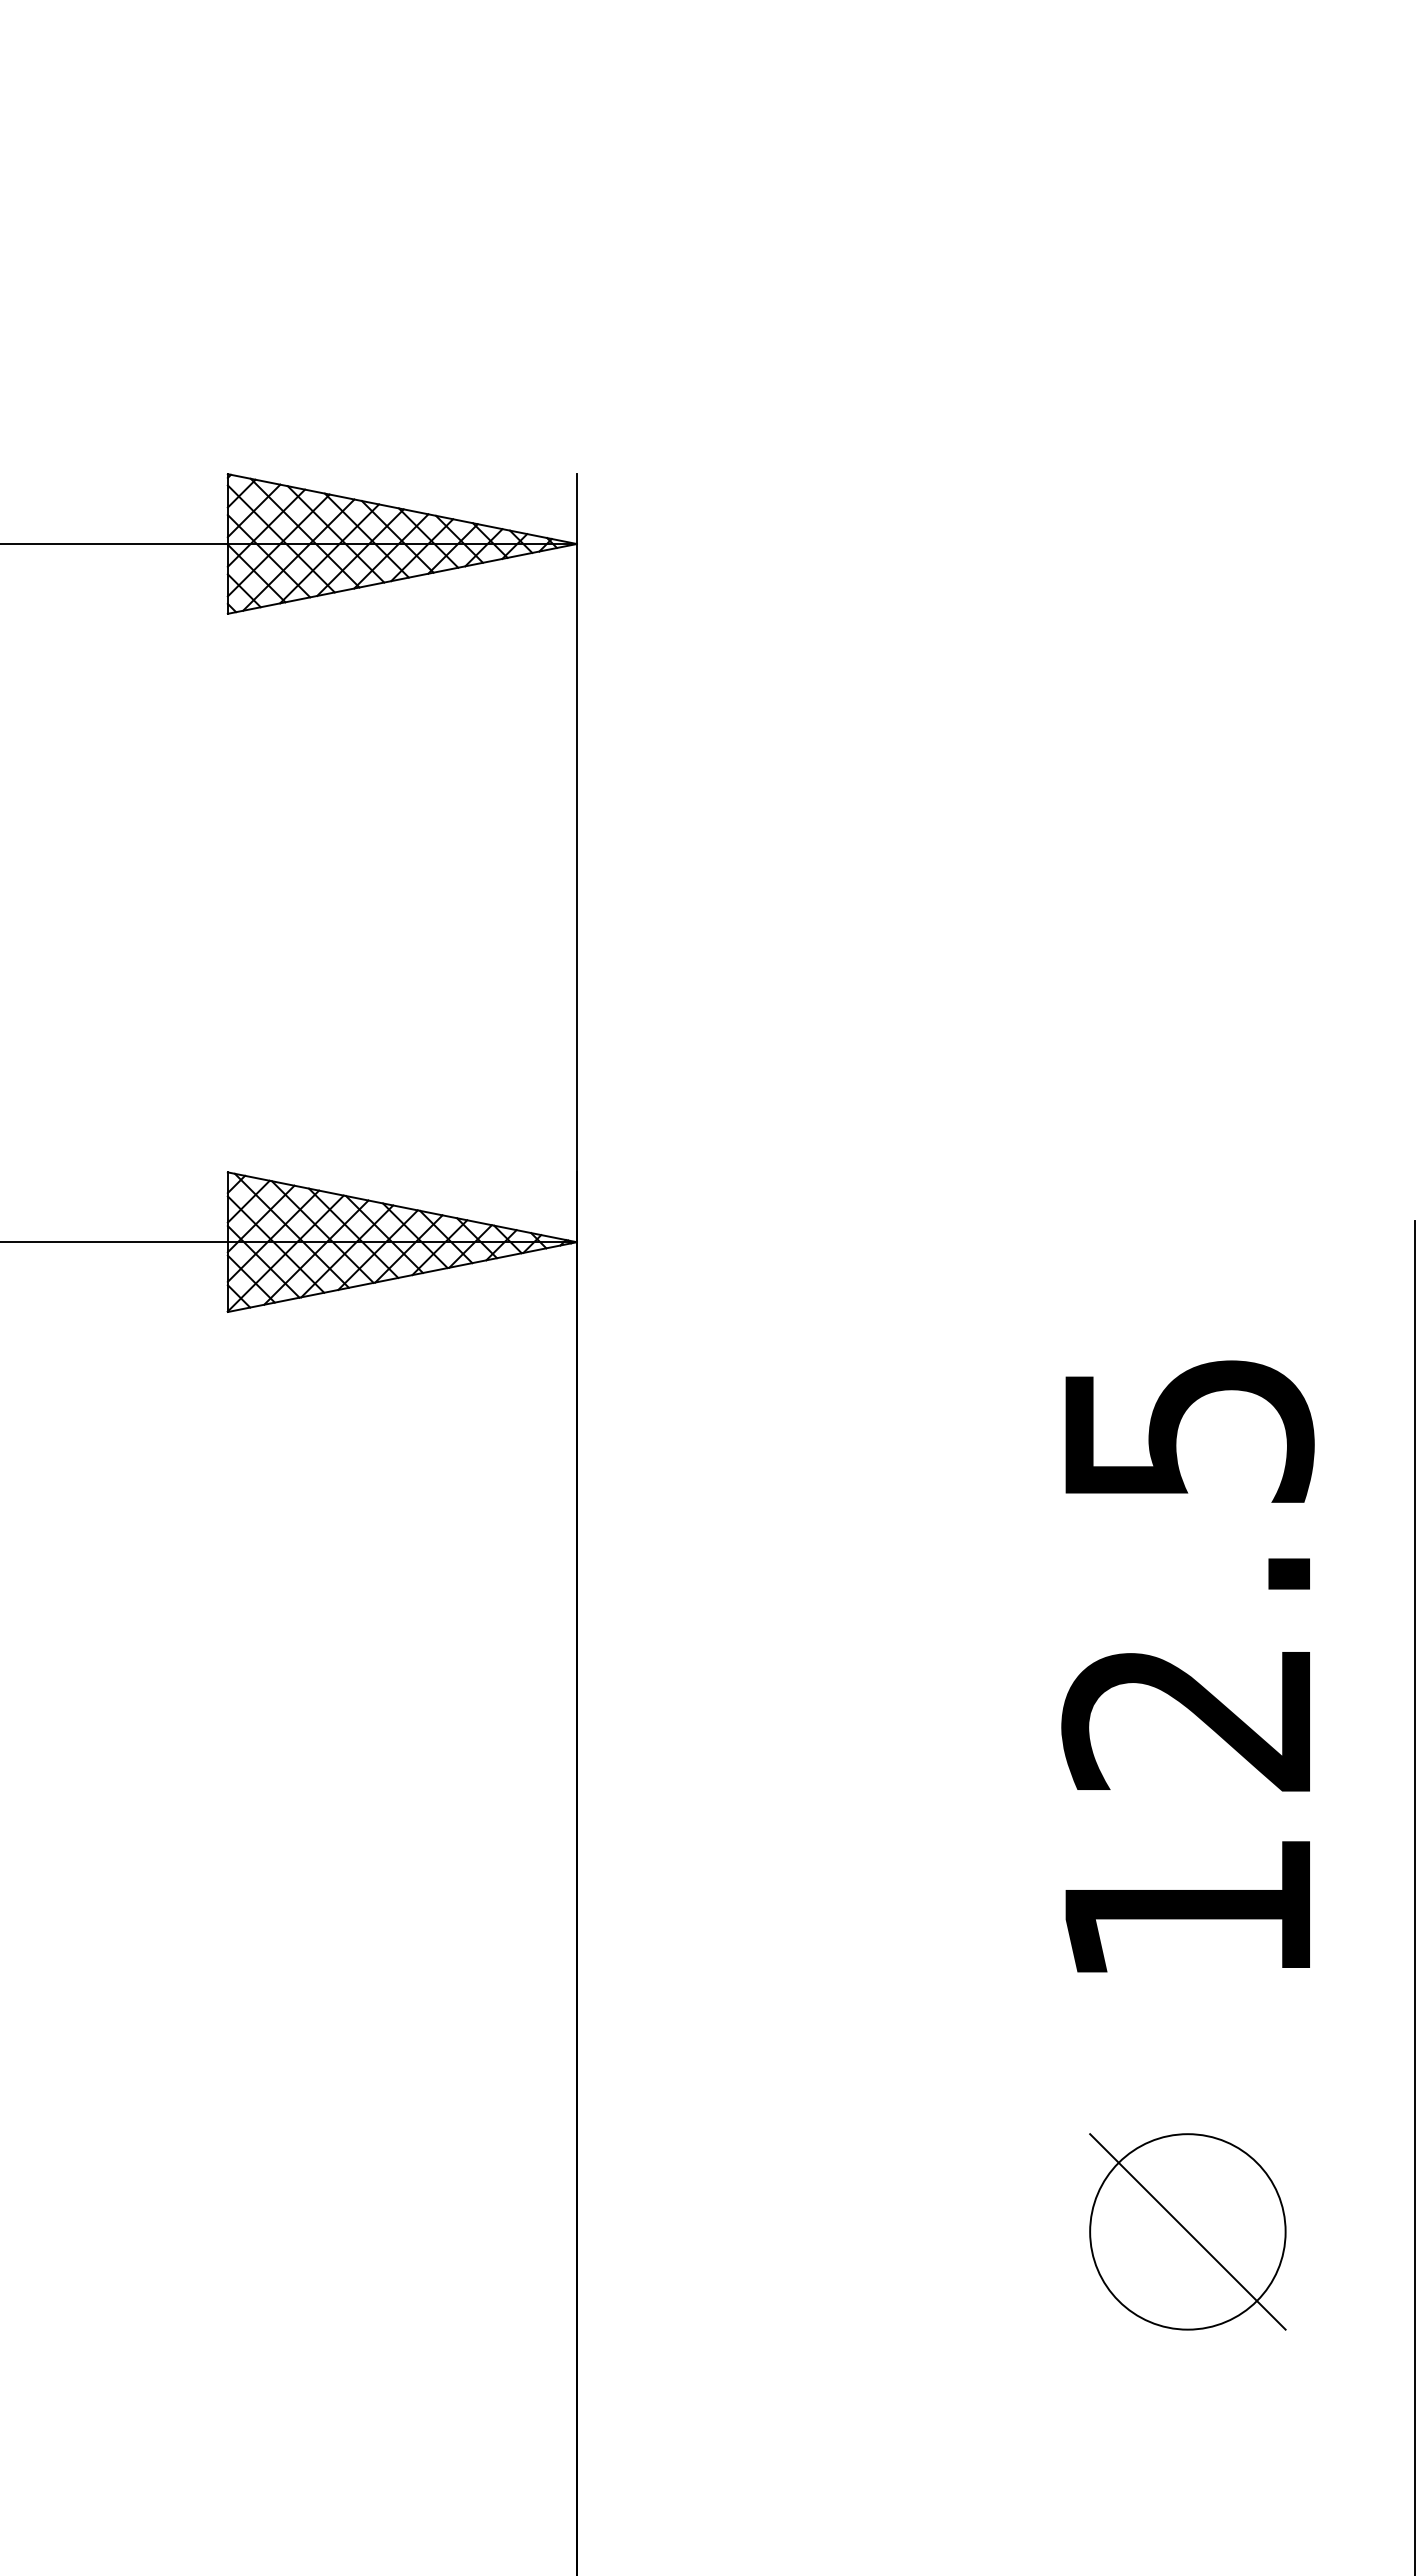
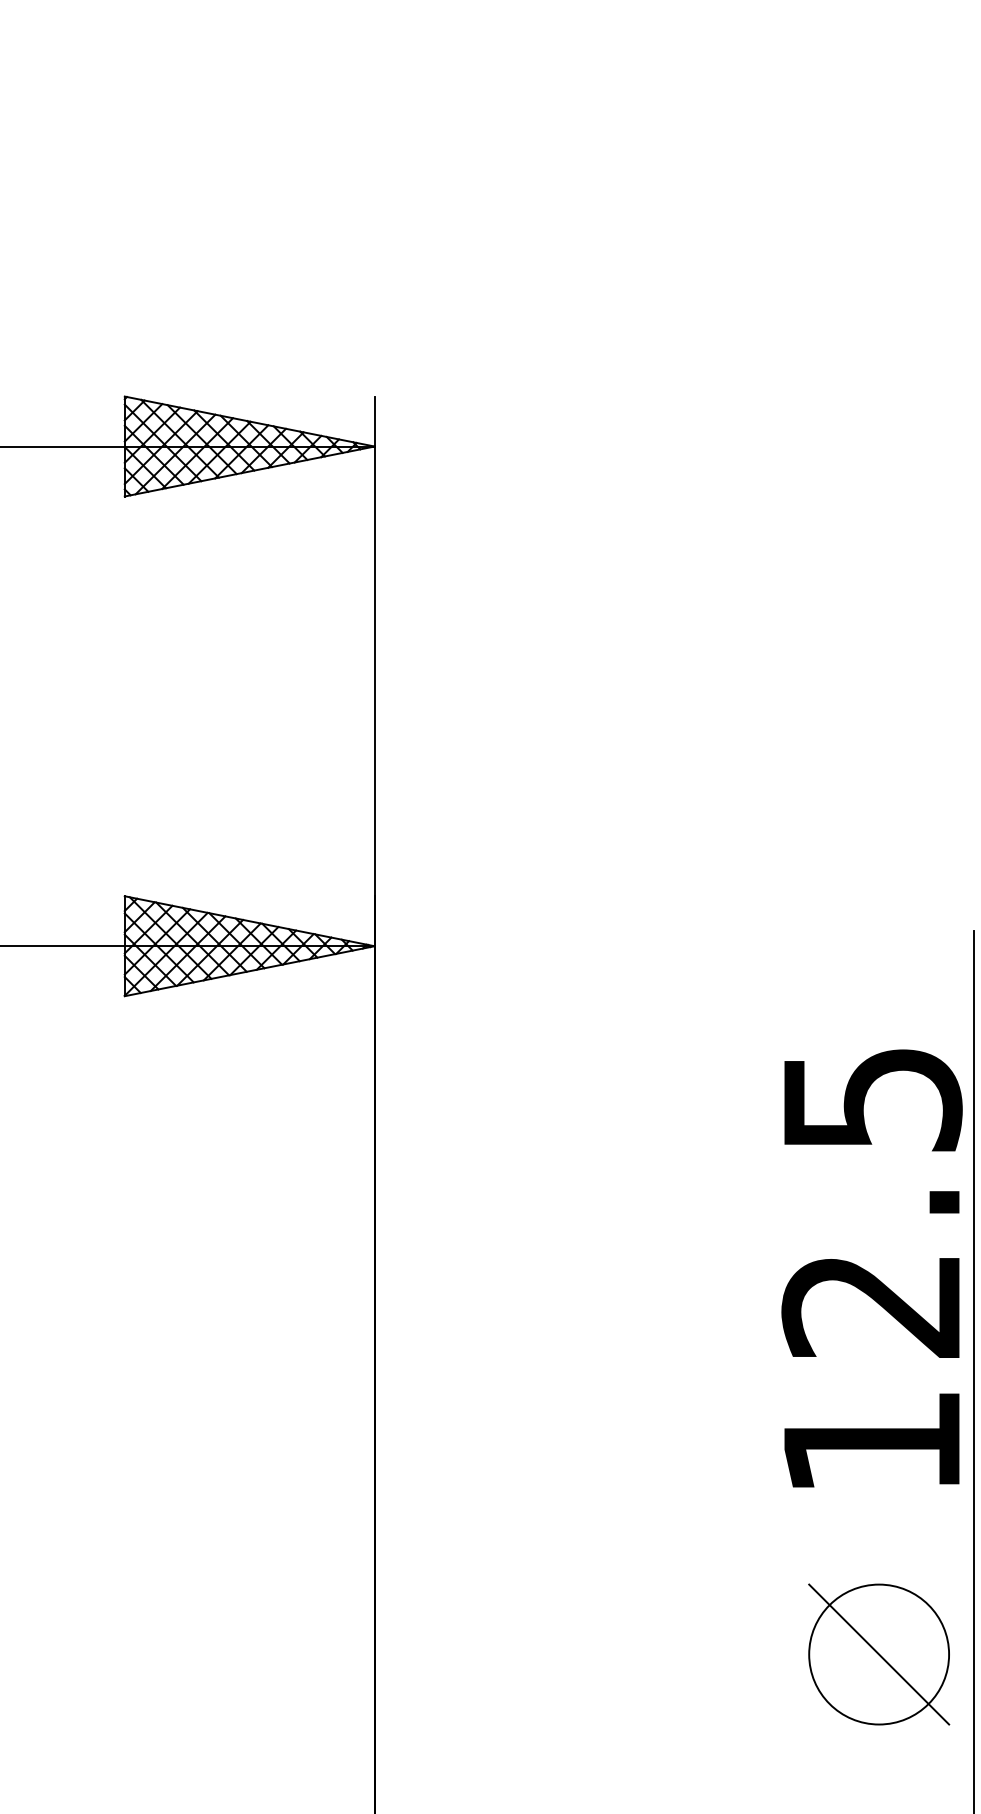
text: (1187, 1666) -> (871, 1268), moved
part: (1187, 2231) -> (878, 1654), moved

